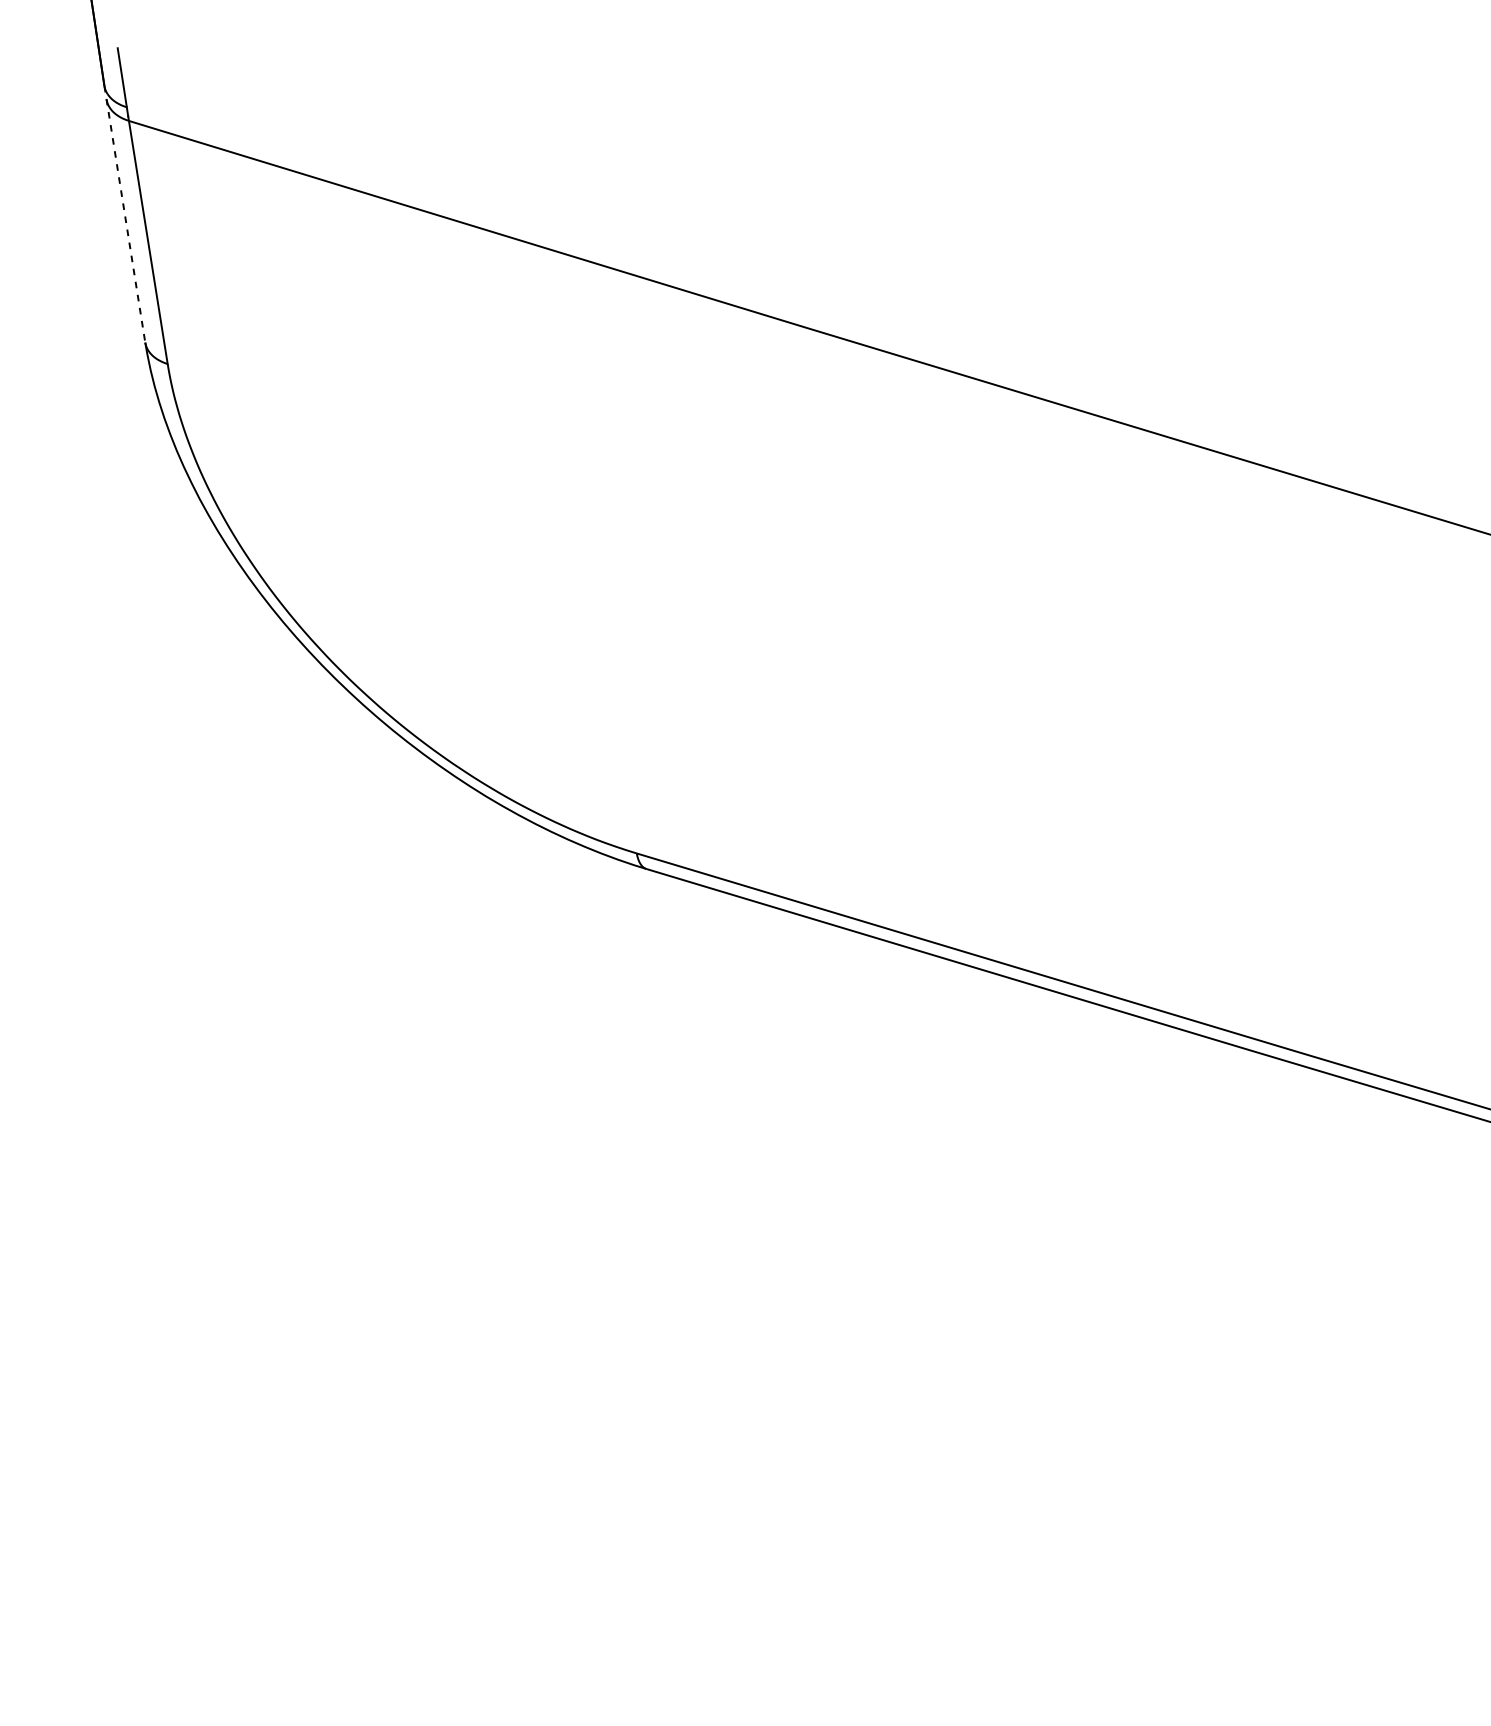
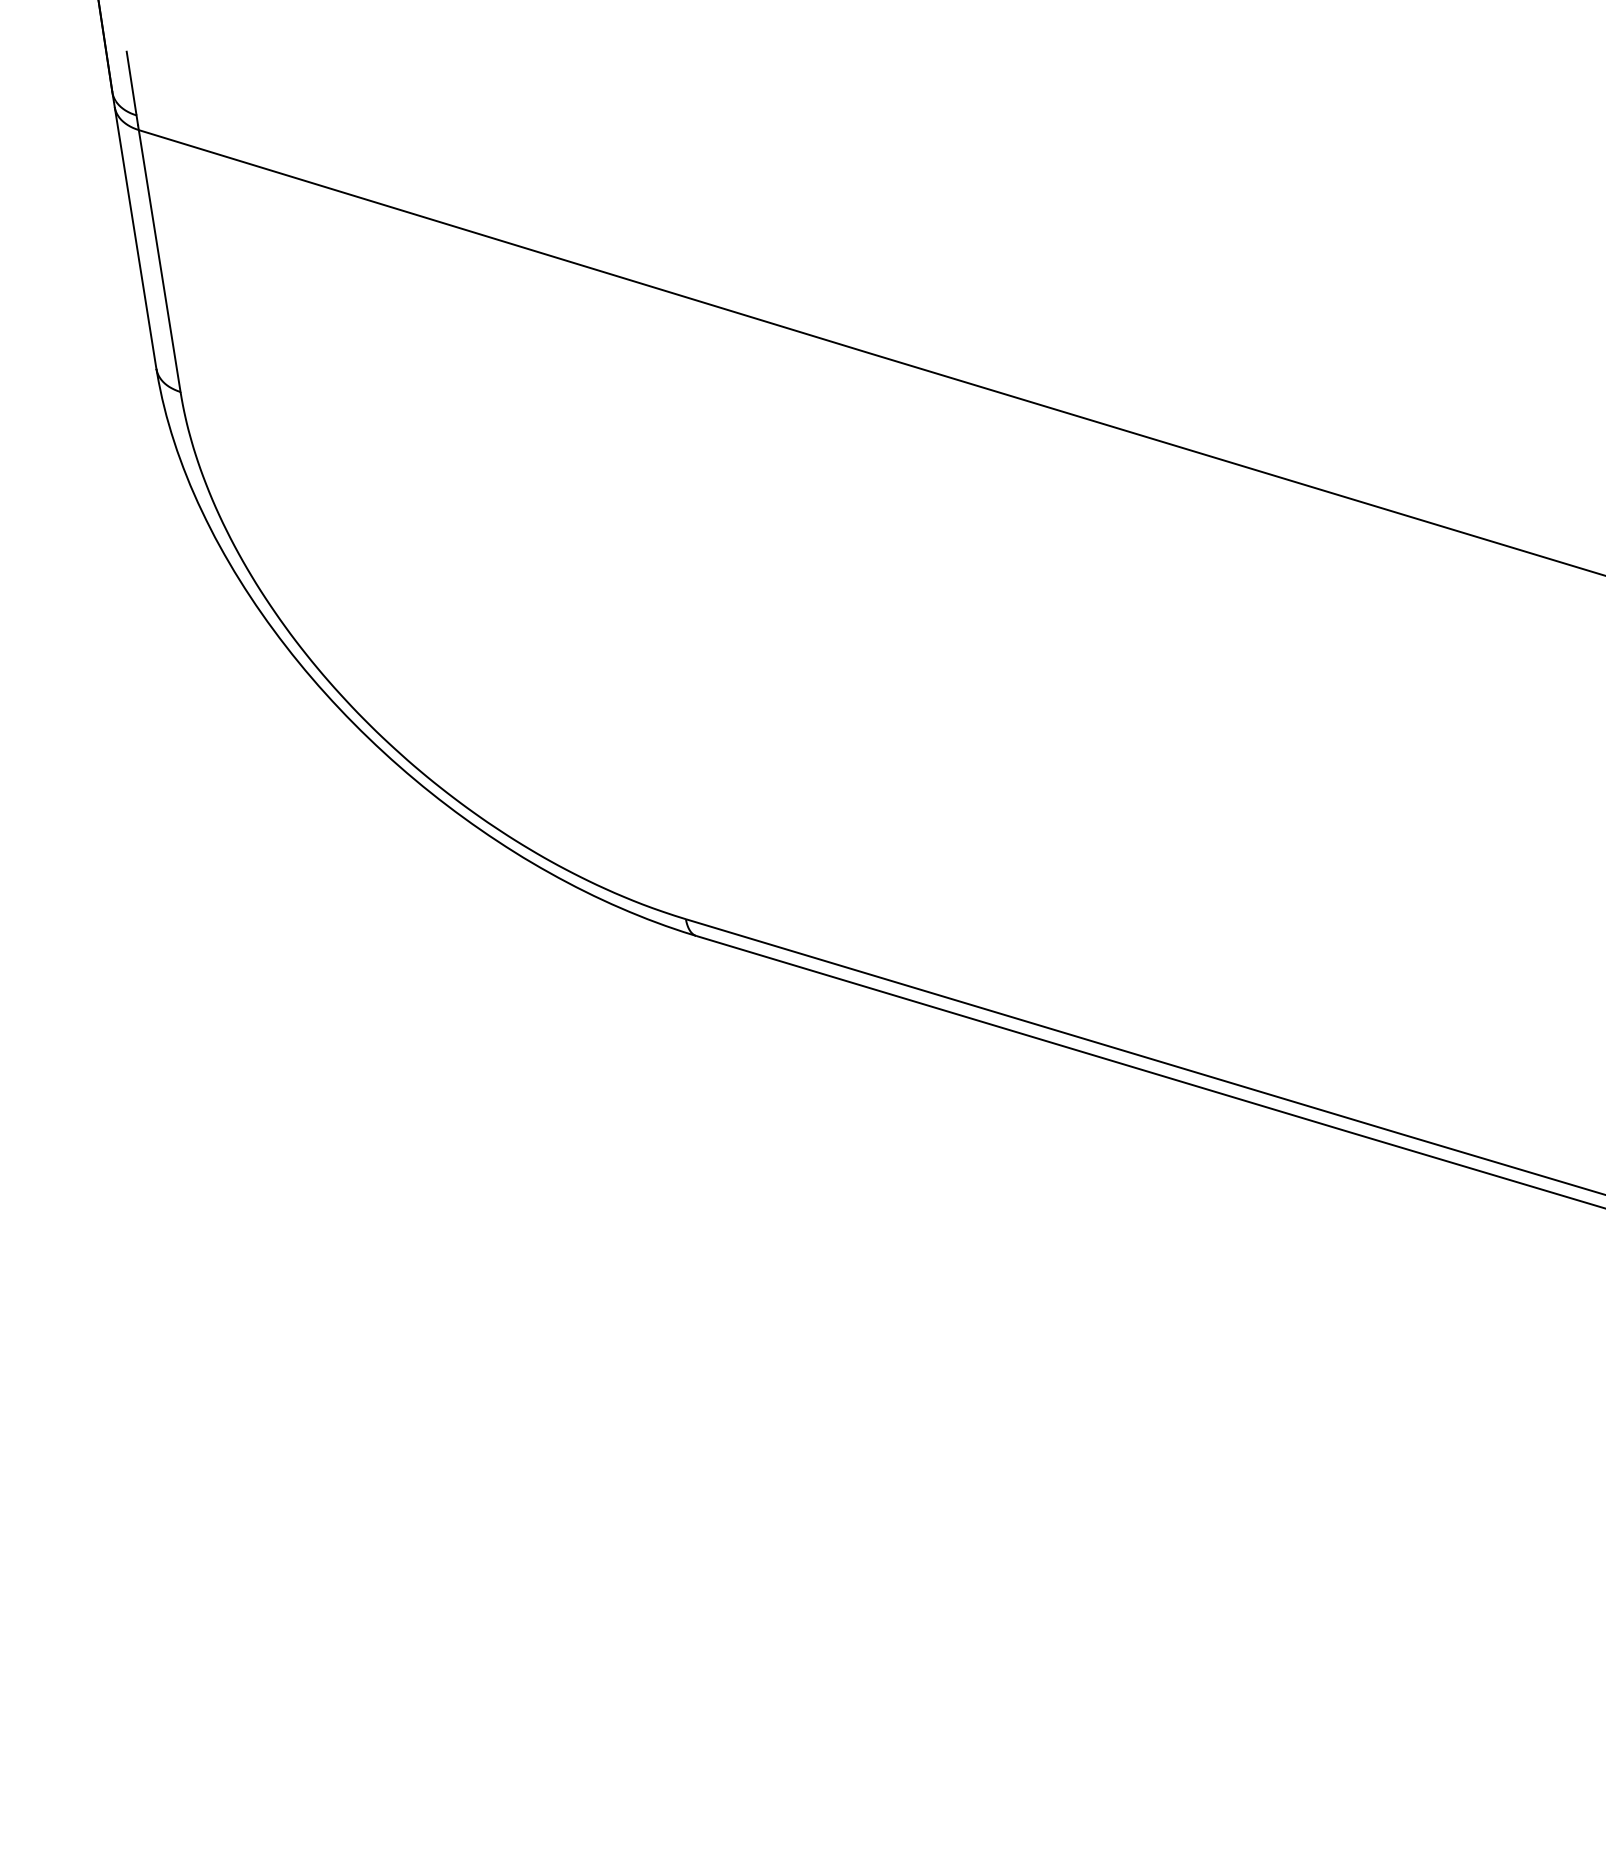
line: (124, 215) -> (134, 231), dashed -> solid

